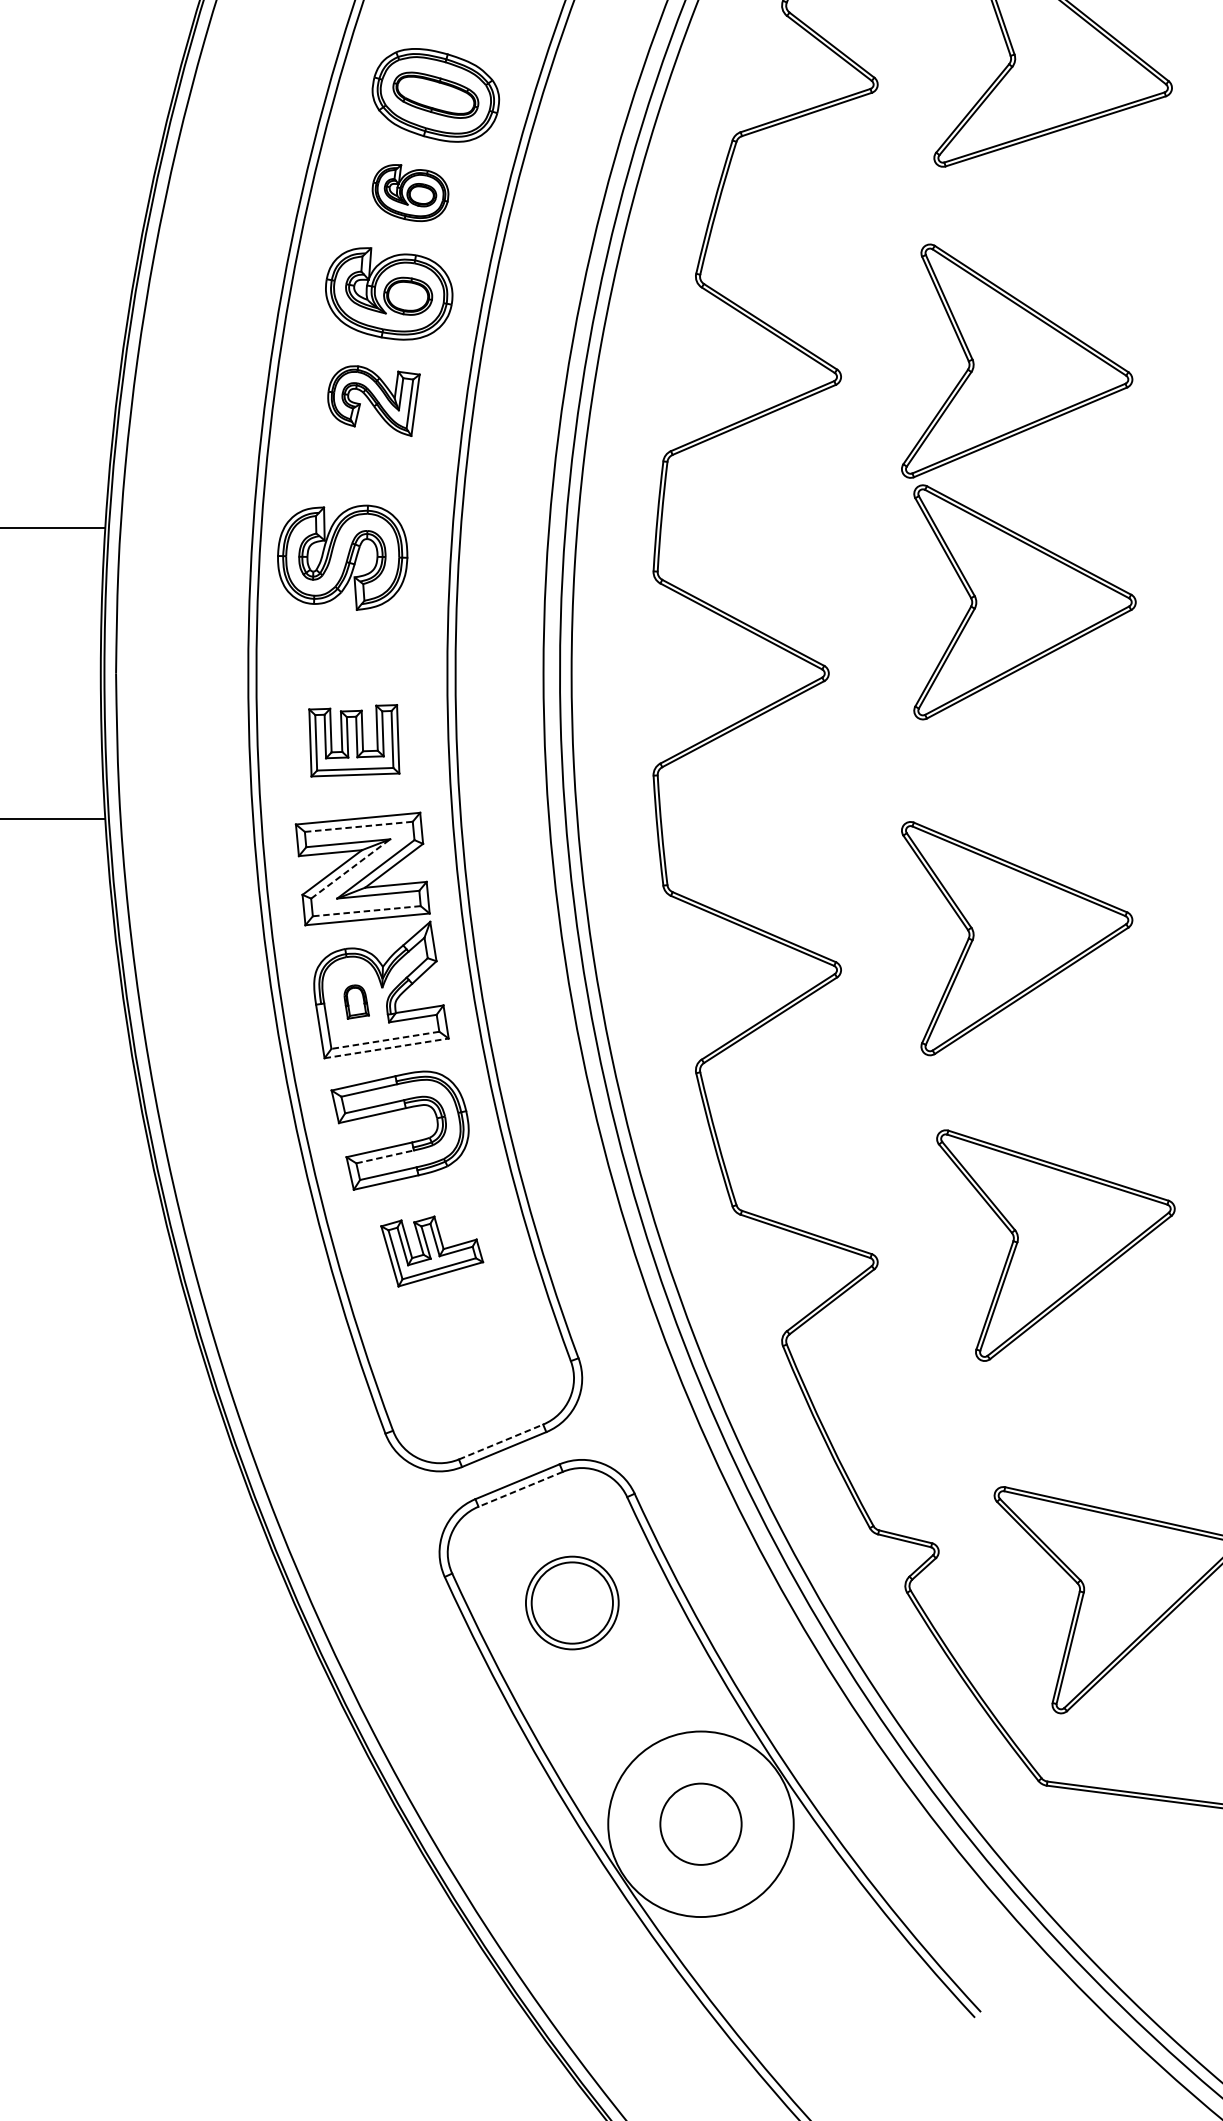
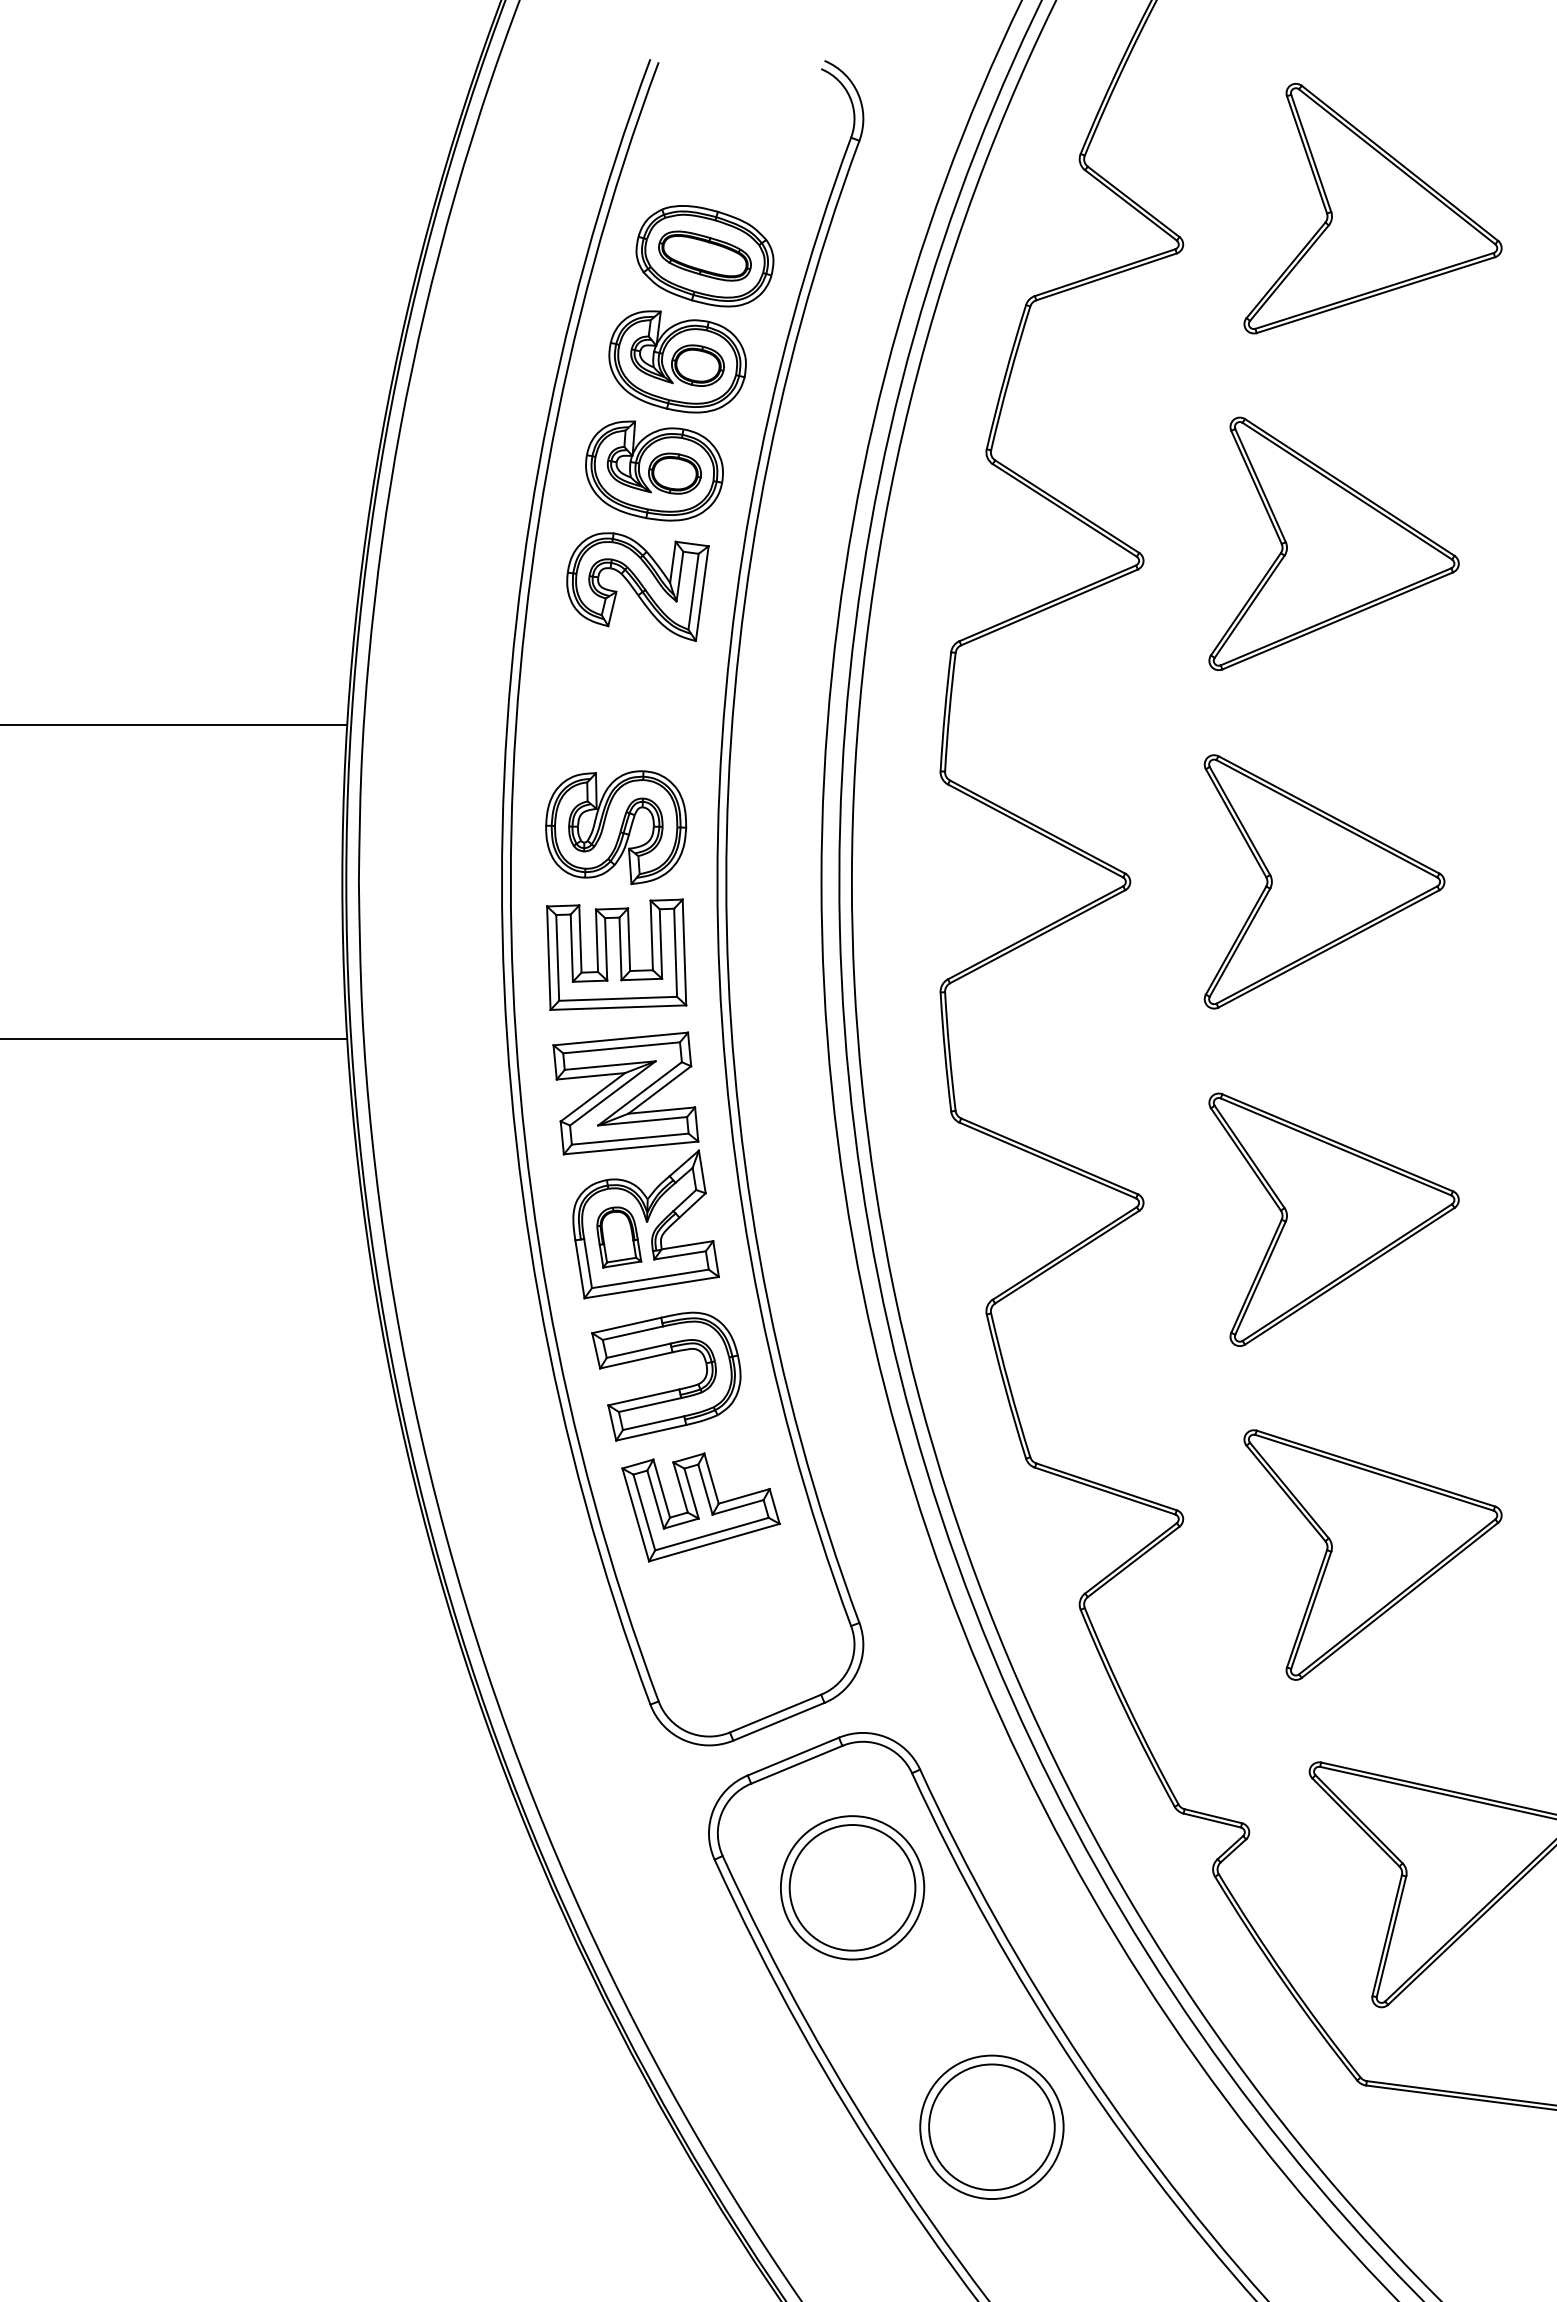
part: (410, 192) -> (677, 361), size x1.67
part: (373, 400) -> (637, 586), size x1.43
part: (343, 557) -> (616, 827), moved
part: (1024, 602) -> (1324, 881), moved
part: (354, 740) -> (616, 954), size x1.43
line: (358, 826) -> (621, 1047), dashed -> solid
line: (350, 869) -> (612, 1093), dashed -> solid
line: (367, 911) -> (630, 1139), dashed -> solid
part: (1016, 938) -> (1333, 1219), moved
part: (356, 1002) -> (619, 1237), size x1.67
line: (384, 1039) -> (649, 1278), dashed -> solid
line: (387, 1048) -> (652, 1287), dashed -> solid
line: (385, 1157) -> (650, 1405), dashed -> solid
part: (1055, 1245) -> (1372, 1554), moved
part: (431, 1251) -> (700, 1507), size x1.43
line: (501, 1441) -> (776, 1713), dashed -> solid
line: (520, 1489) -> (796, 1765), dashed -> solid
part: (572, 1602) -> (852, 1887), size x1.43
circle: (700, 1824) -> (991, 2127), size x0.71
circle: (700, 1824) -> (991, 2127), size x1.43

